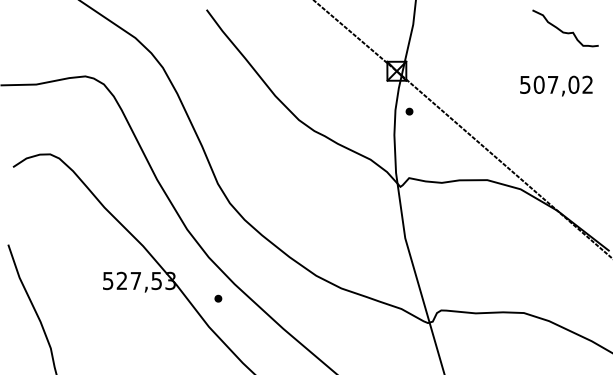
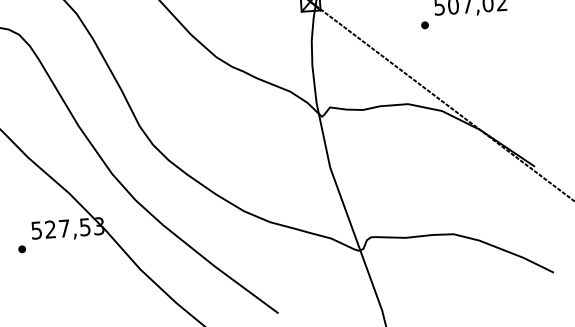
part: (409, 111) -> (425, 25), moved
part: (218, 298) -> (22, 249), moved

